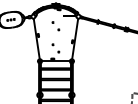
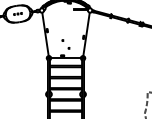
part: (55, 26) -> (65, 20), removed

